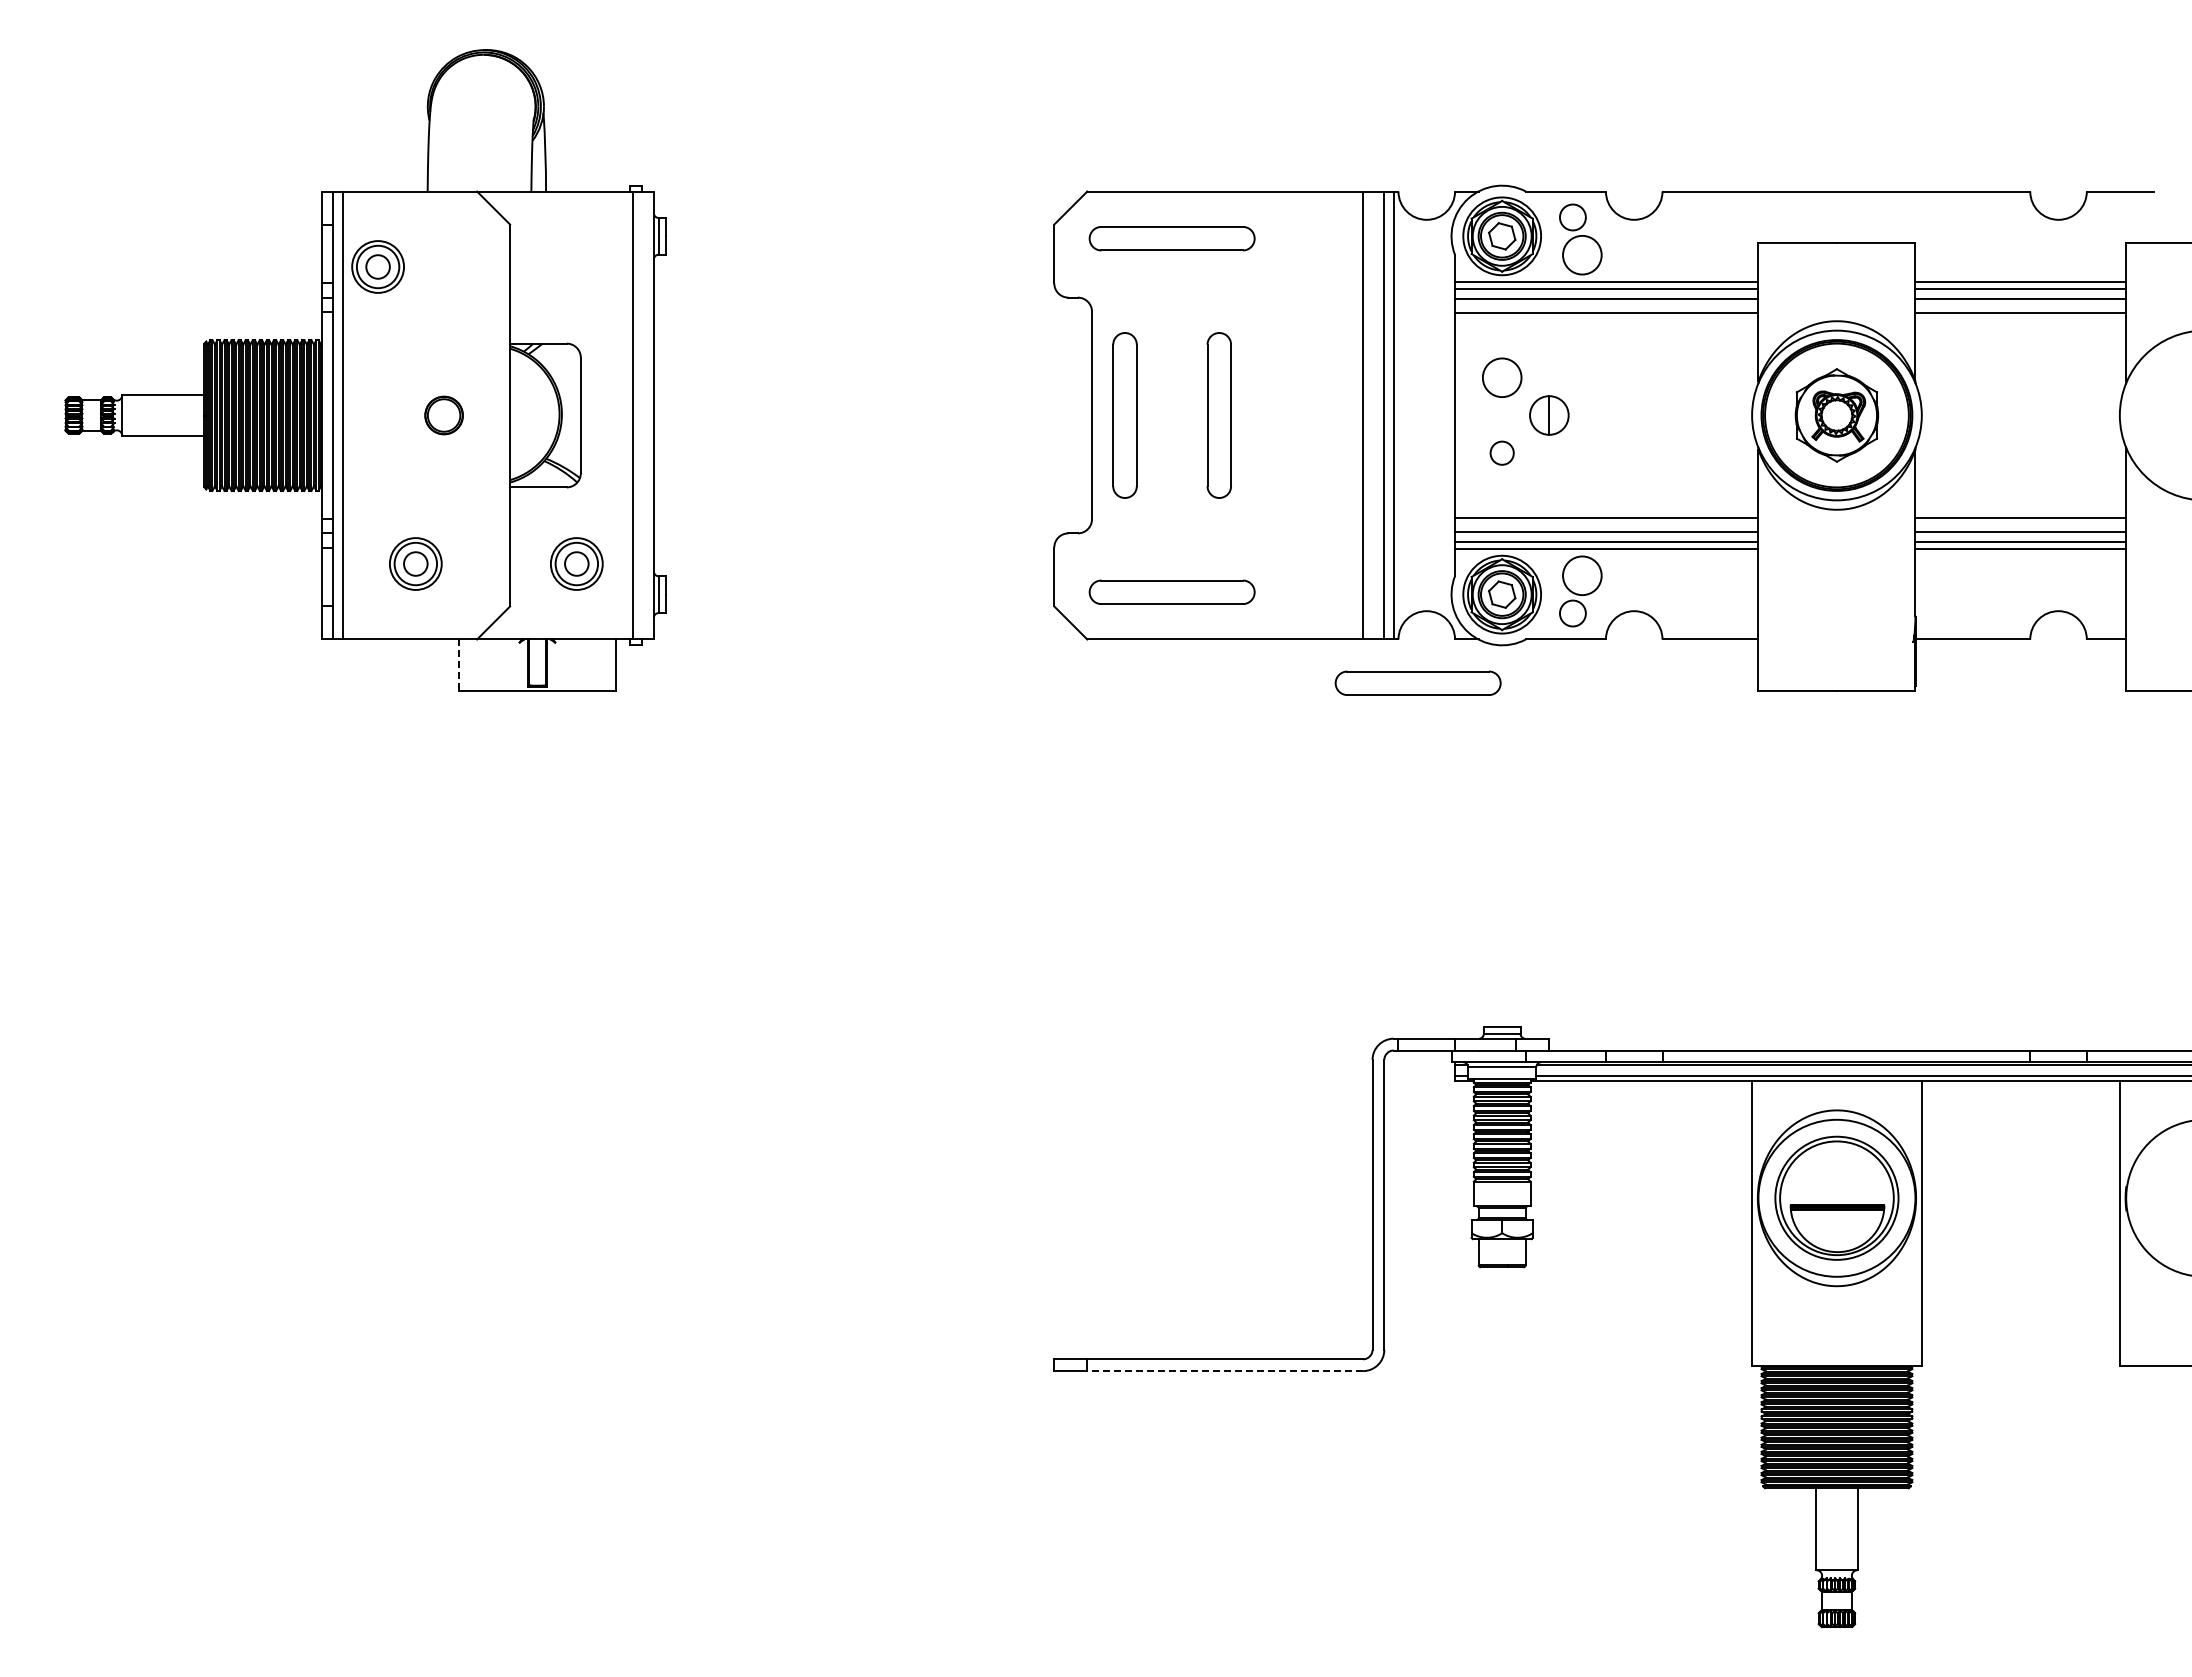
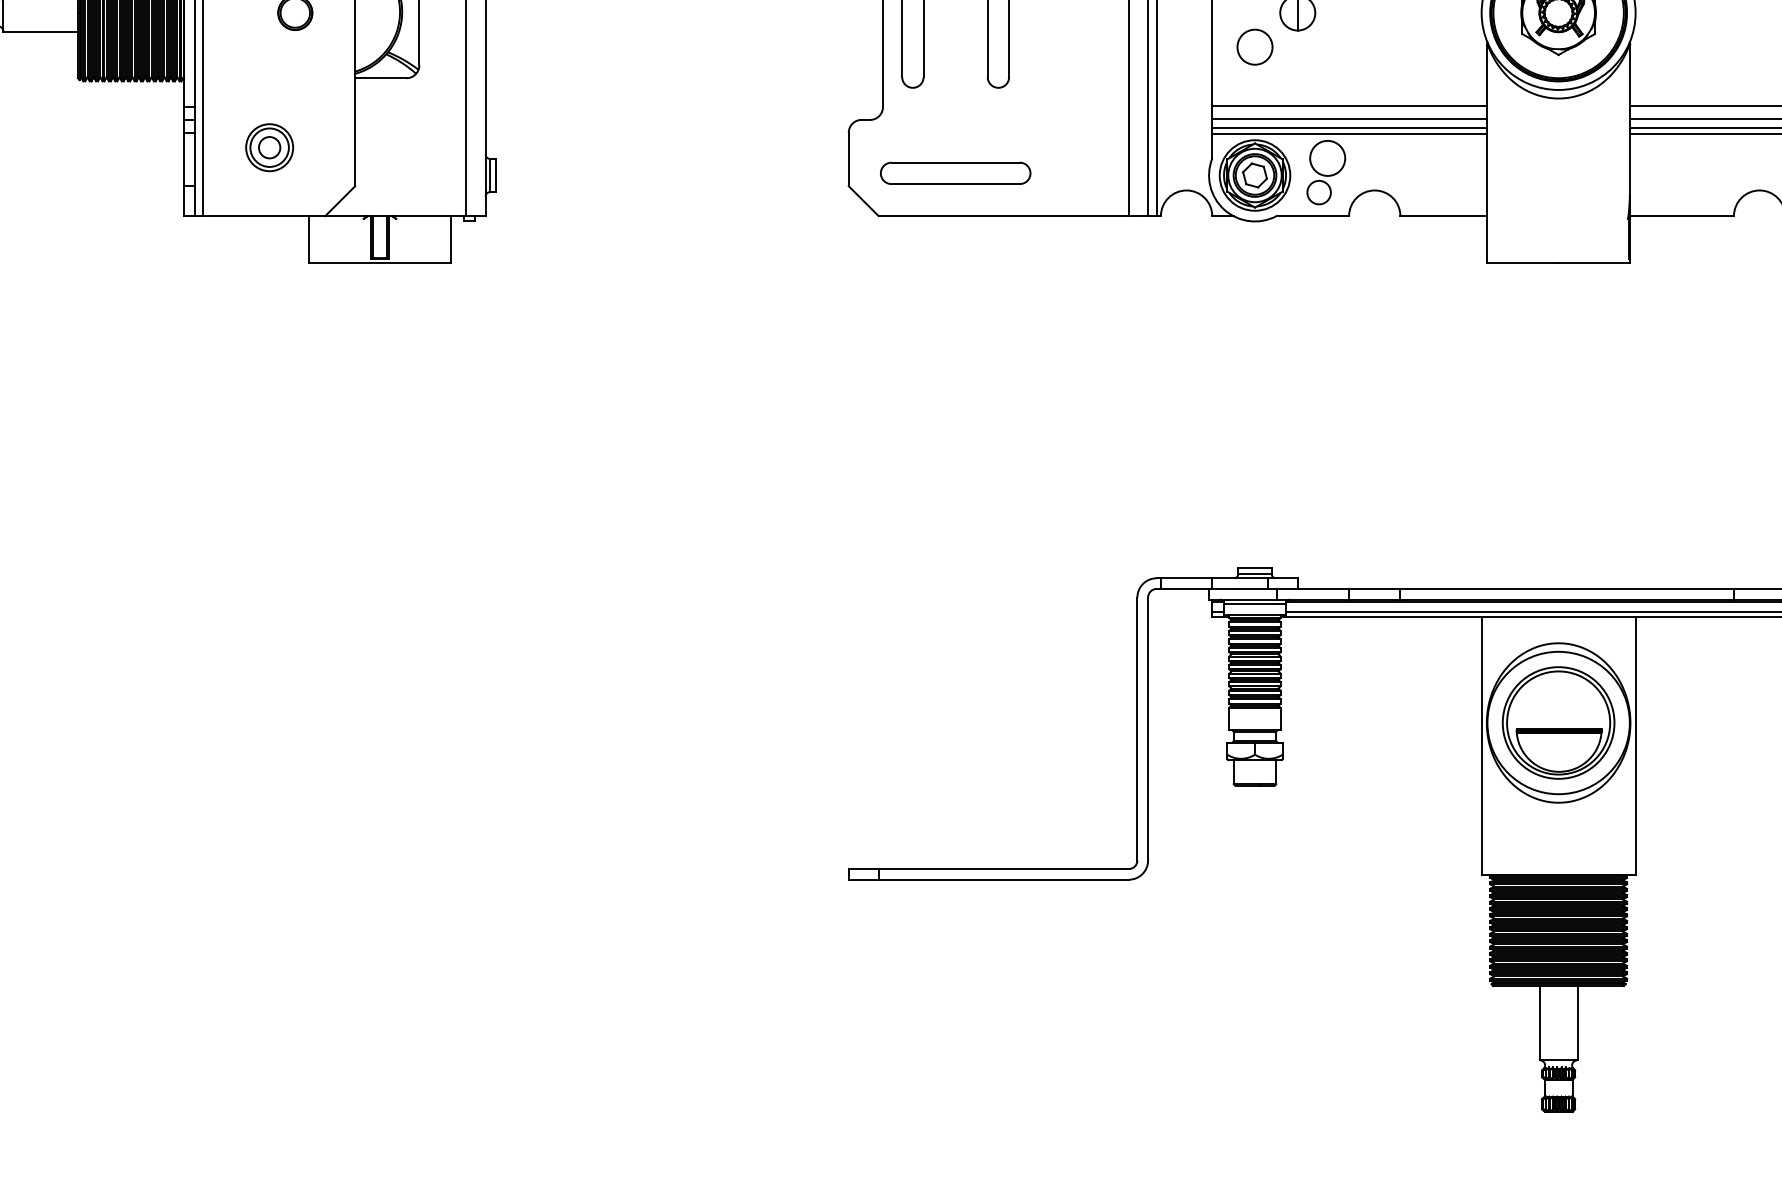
circle: (1501, 452) -> (1254, 46), size x1.67
part: (576, 563) -> (415, 147), removed
line: (458, 665) -> (308, 239), dashed -> solid
part: (1417, 682) -> (1178, 255), removed
line: (1225, 1371) -> (1004, 880), dashed -> solid

